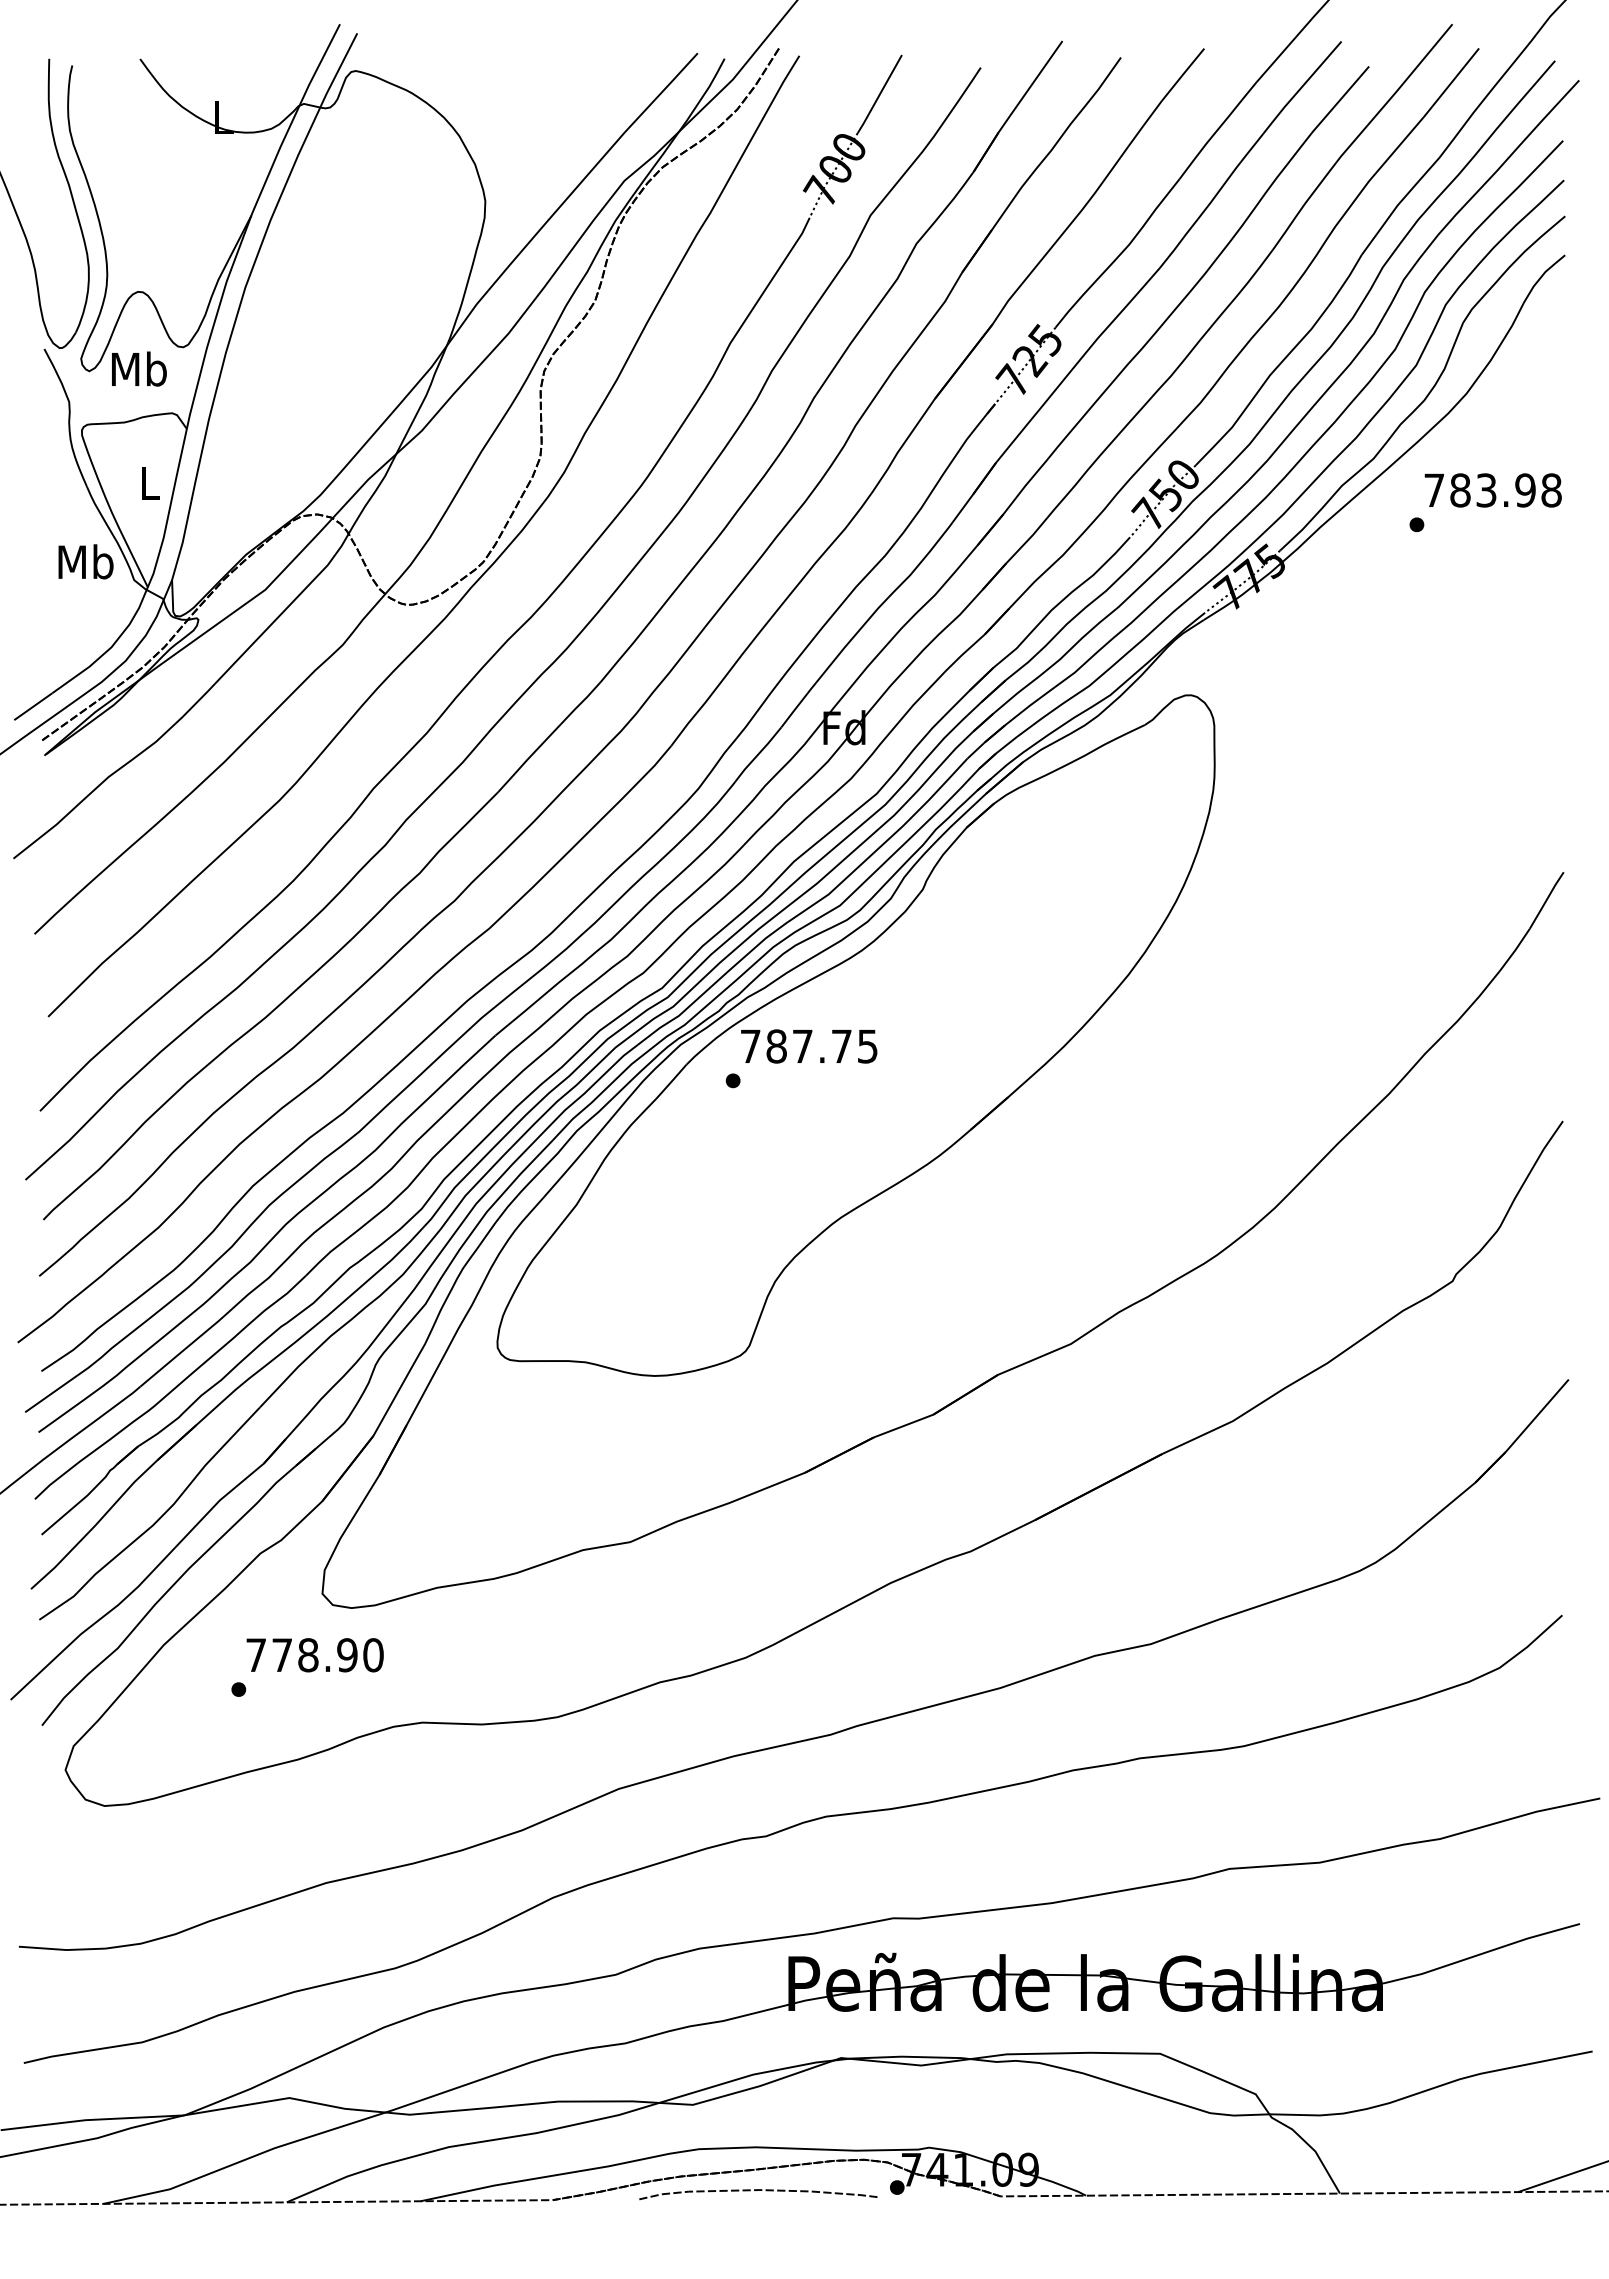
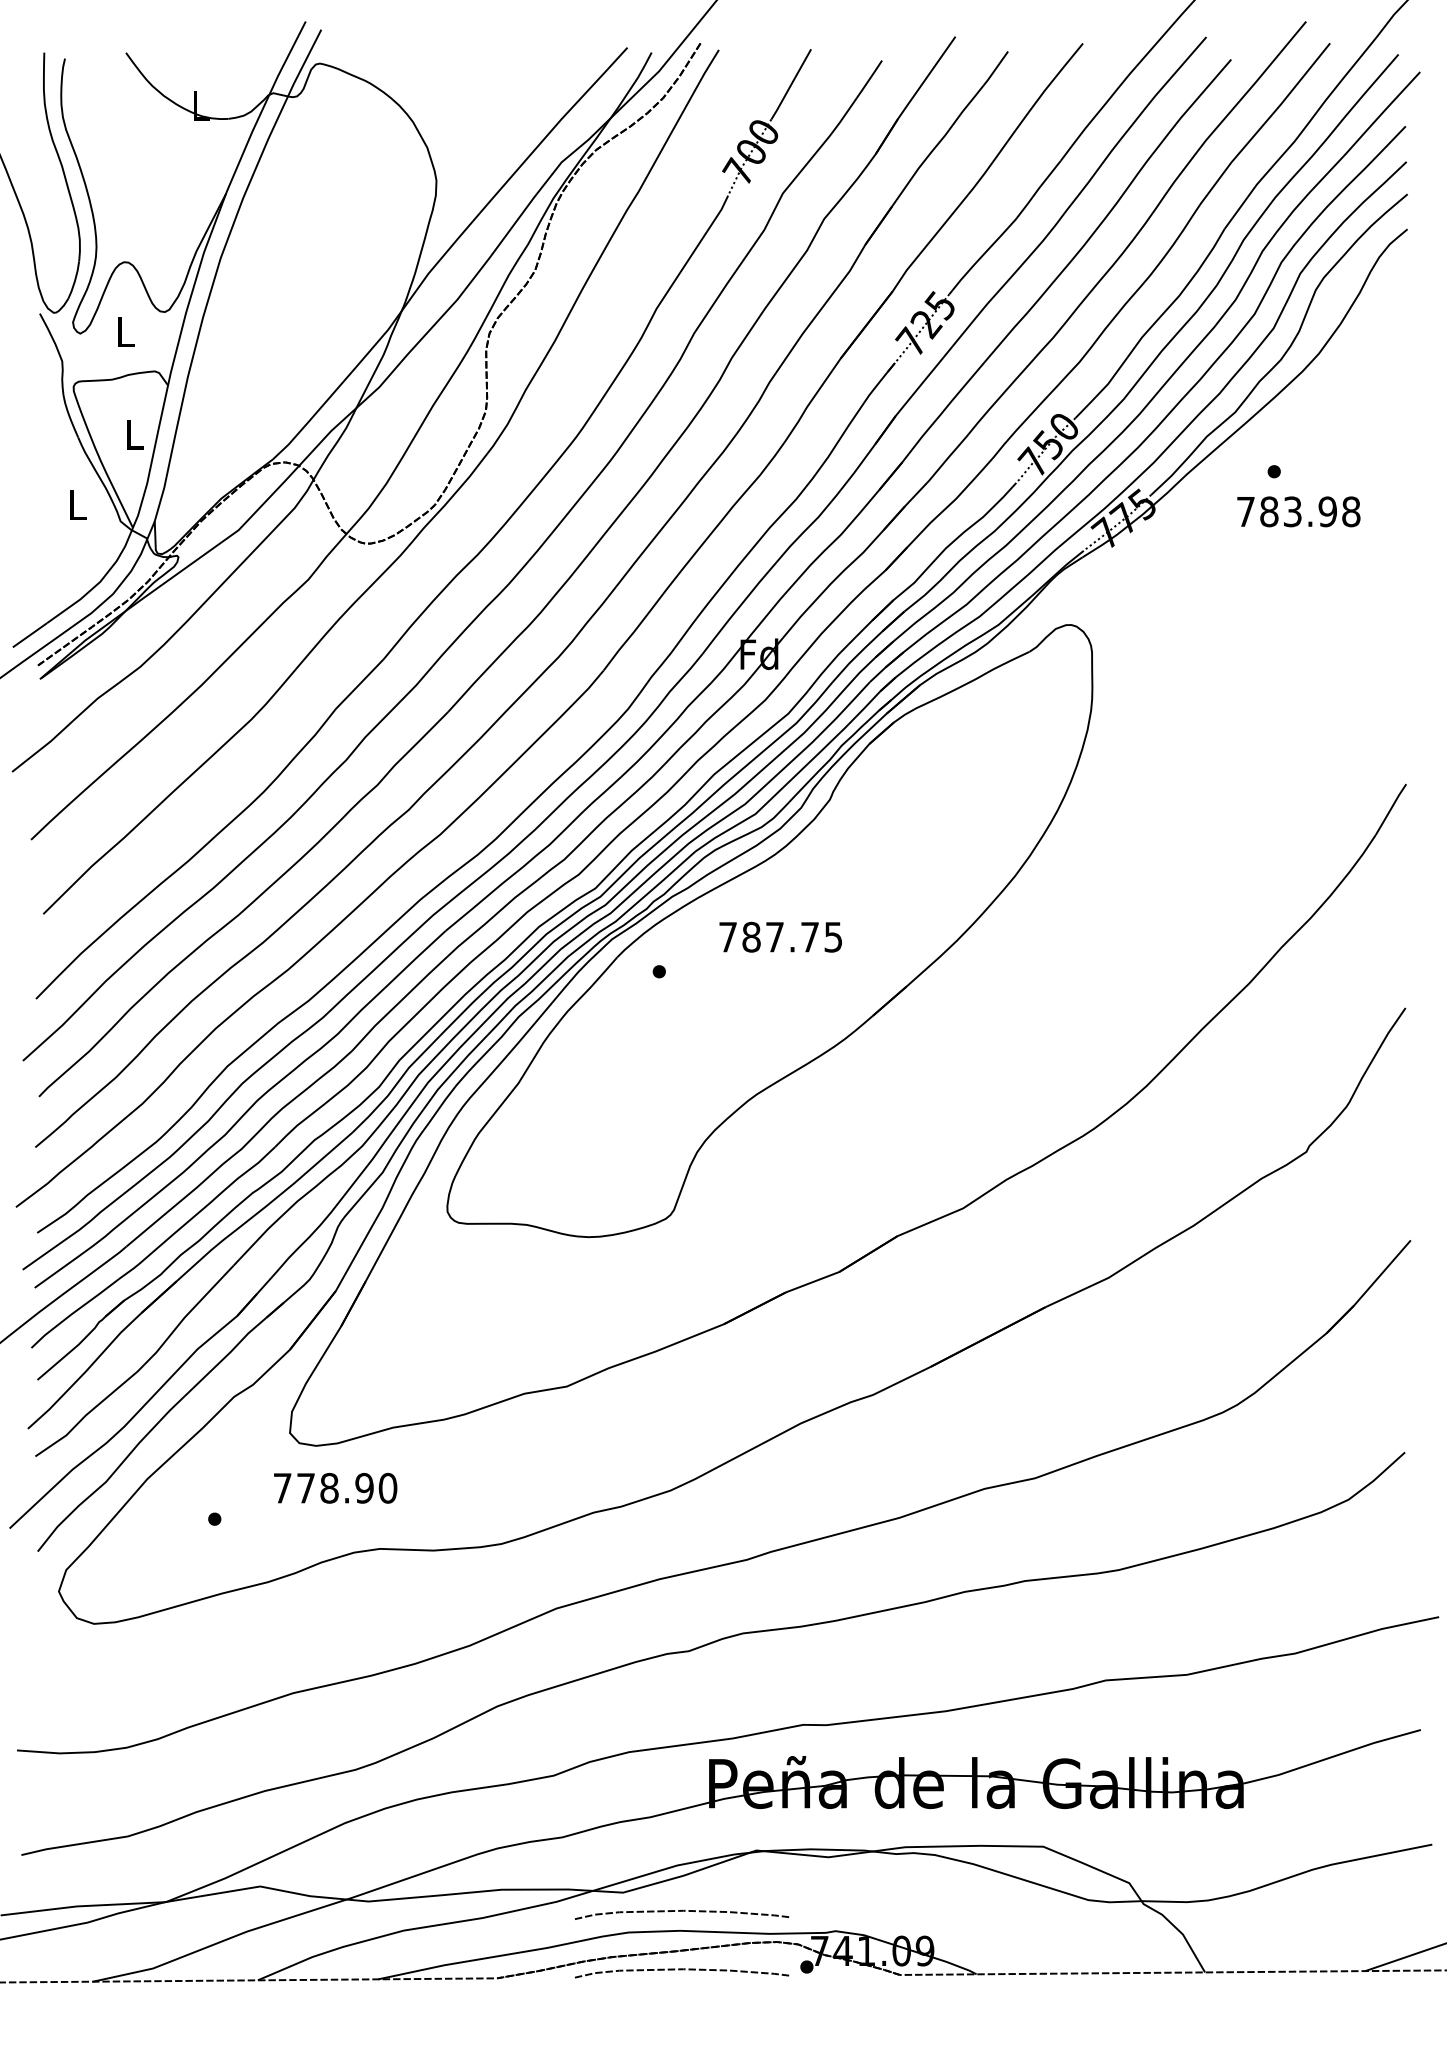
text: (139, 368) -> (125, 331), Mb -> L
text: (1492, 490) -> (1298, 511), moved
text: (85, 561) -> (76, 504), Mb -> L
text: (809, 1046) -> (781, 937), moved
text: (314, 1655) -> (335, 1488), moved
curve: (758, 2125) -> (682, 1911), added

